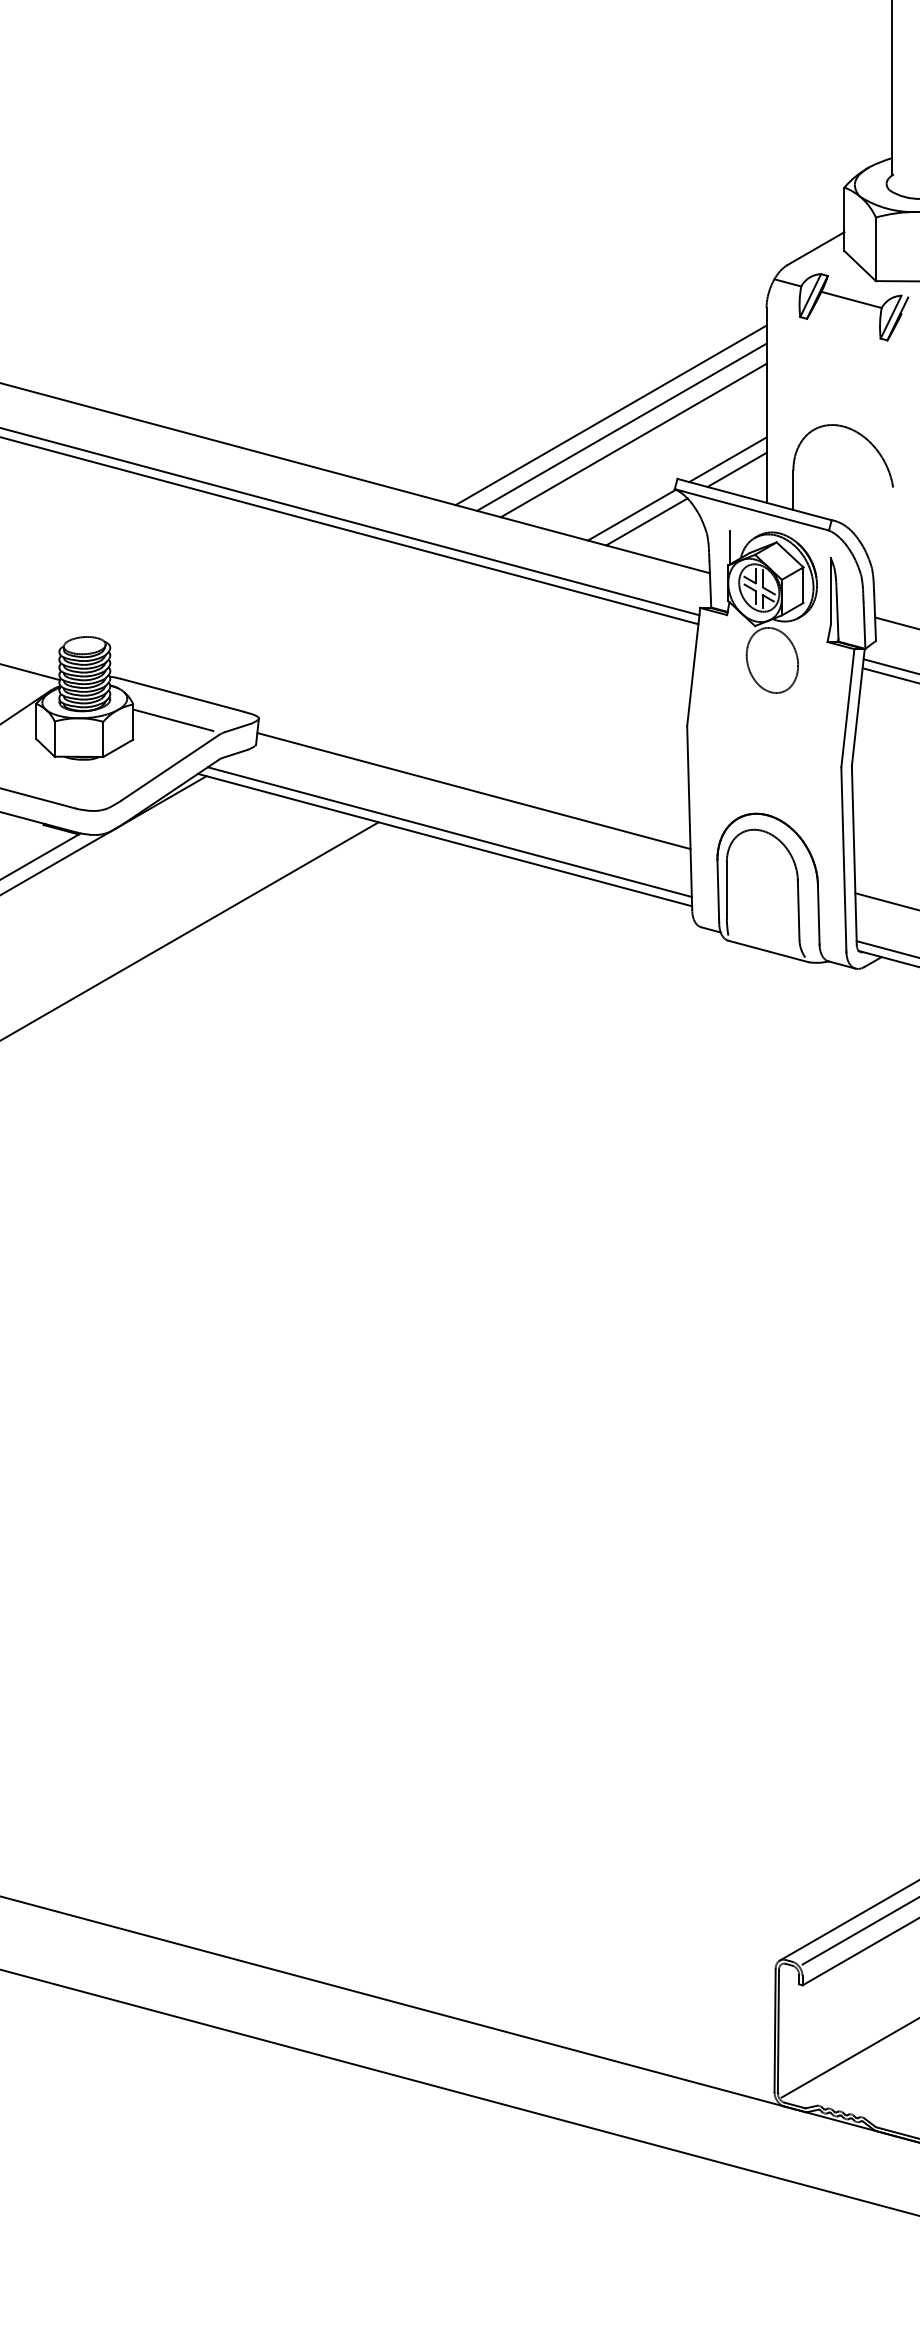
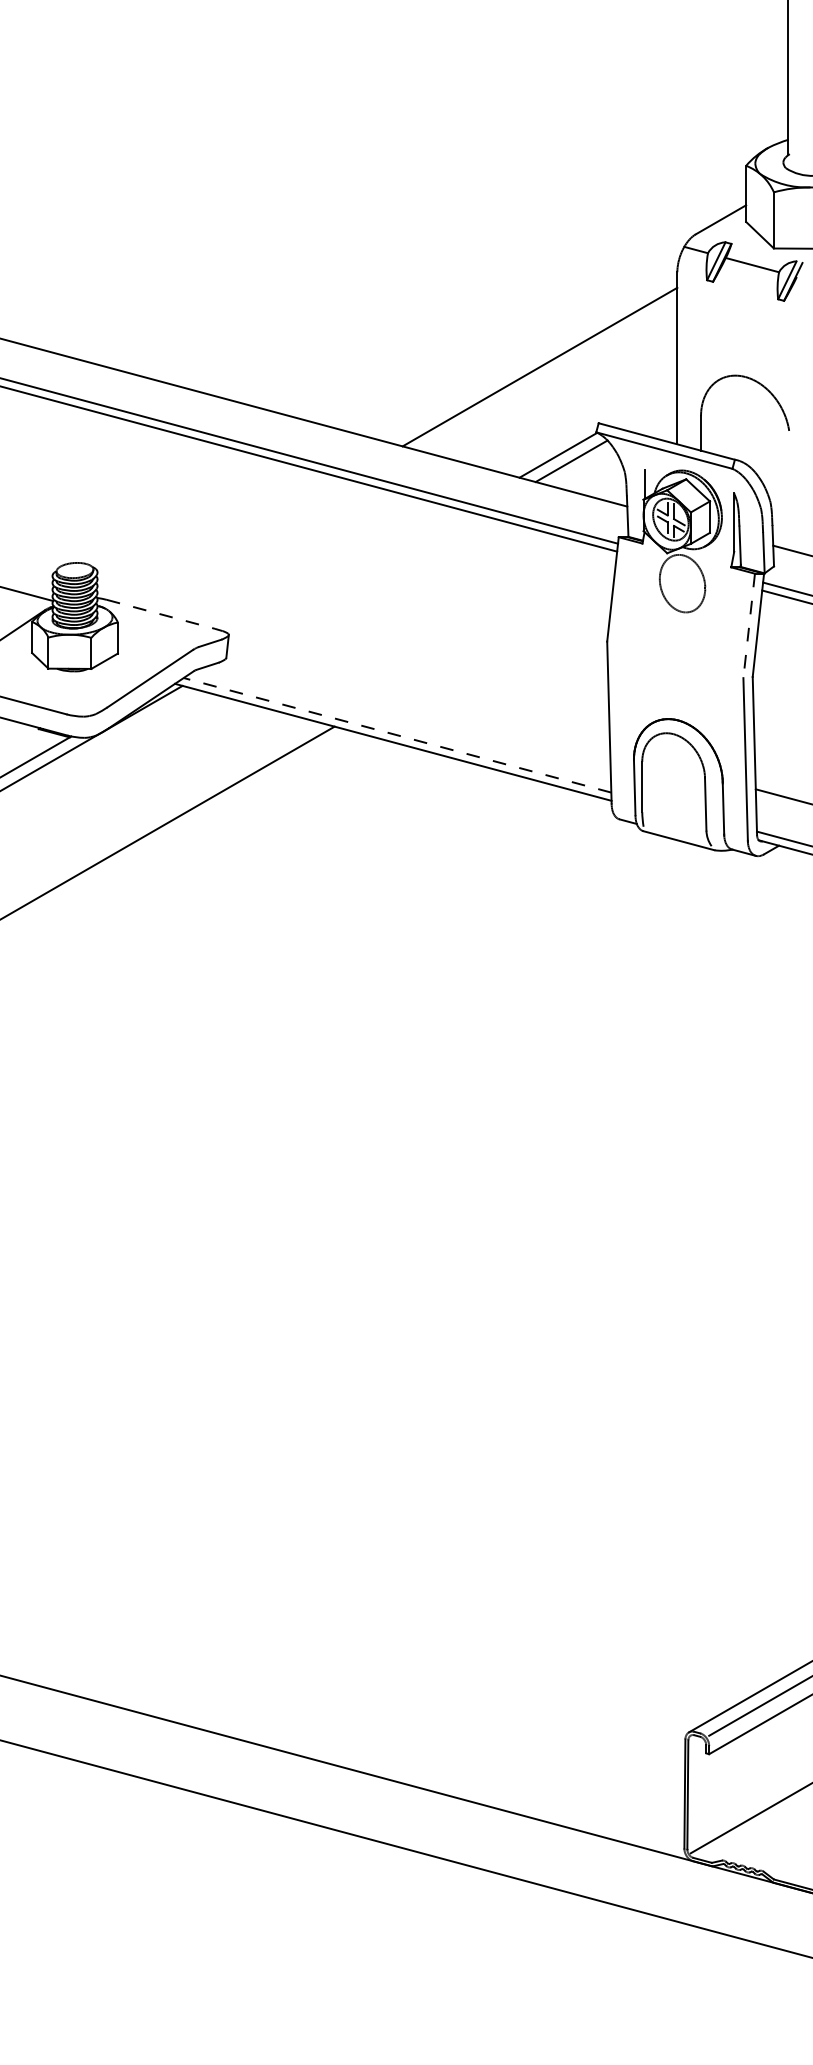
line: (621, 426) -> (549, 376), removed
line: (633, 440) -> (559, 389), removed
line: (727, 459) -> (642, 406), removed
line: (736, 469) -> (650, 414), removed
line: (182, 695) -> (161, 614), solid -> dashed
line: (847, 708) -> (748, 626), solid -> dashed
line: (173, 719) -> (153, 635), removed
line: (473, 791) -> (418, 699), removed
line: (449, 832) -> (397, 735), solid -> dashed

